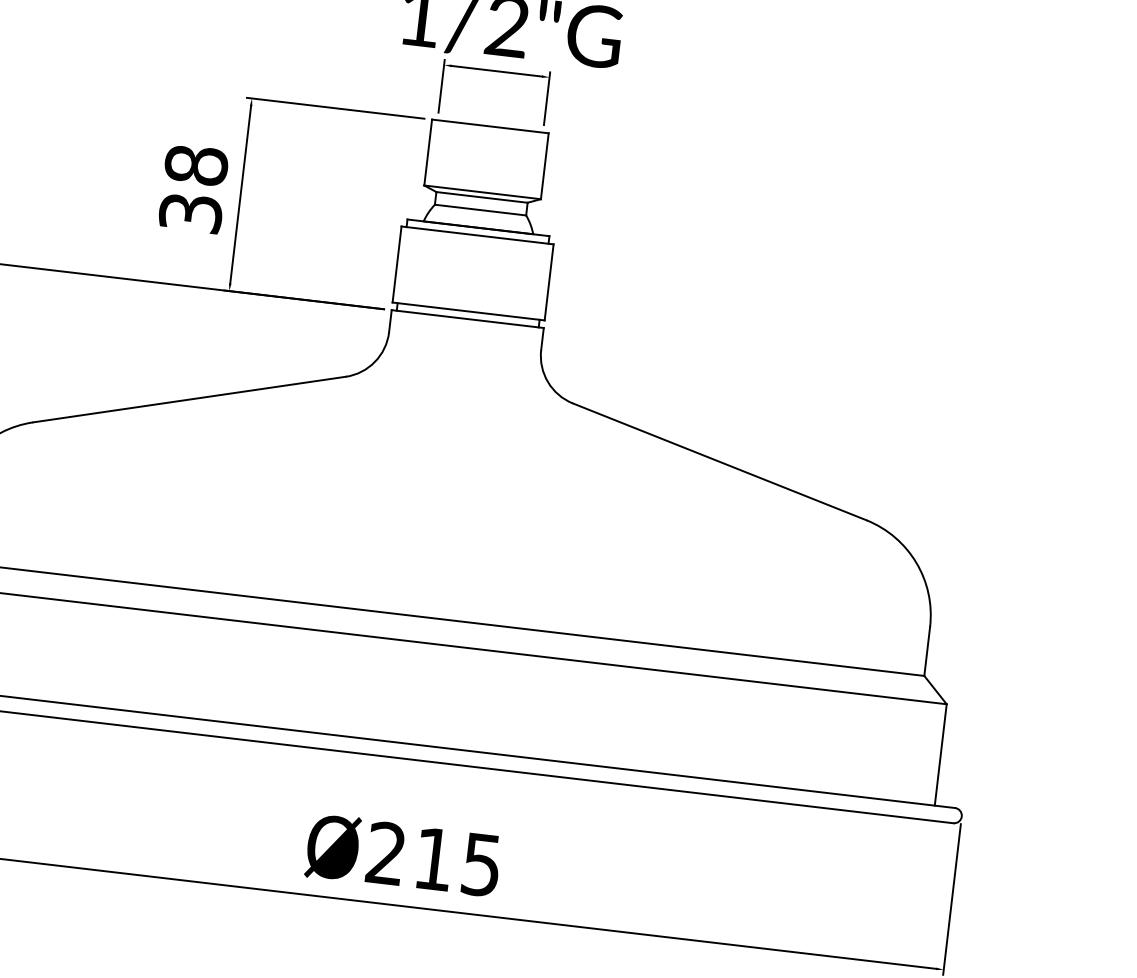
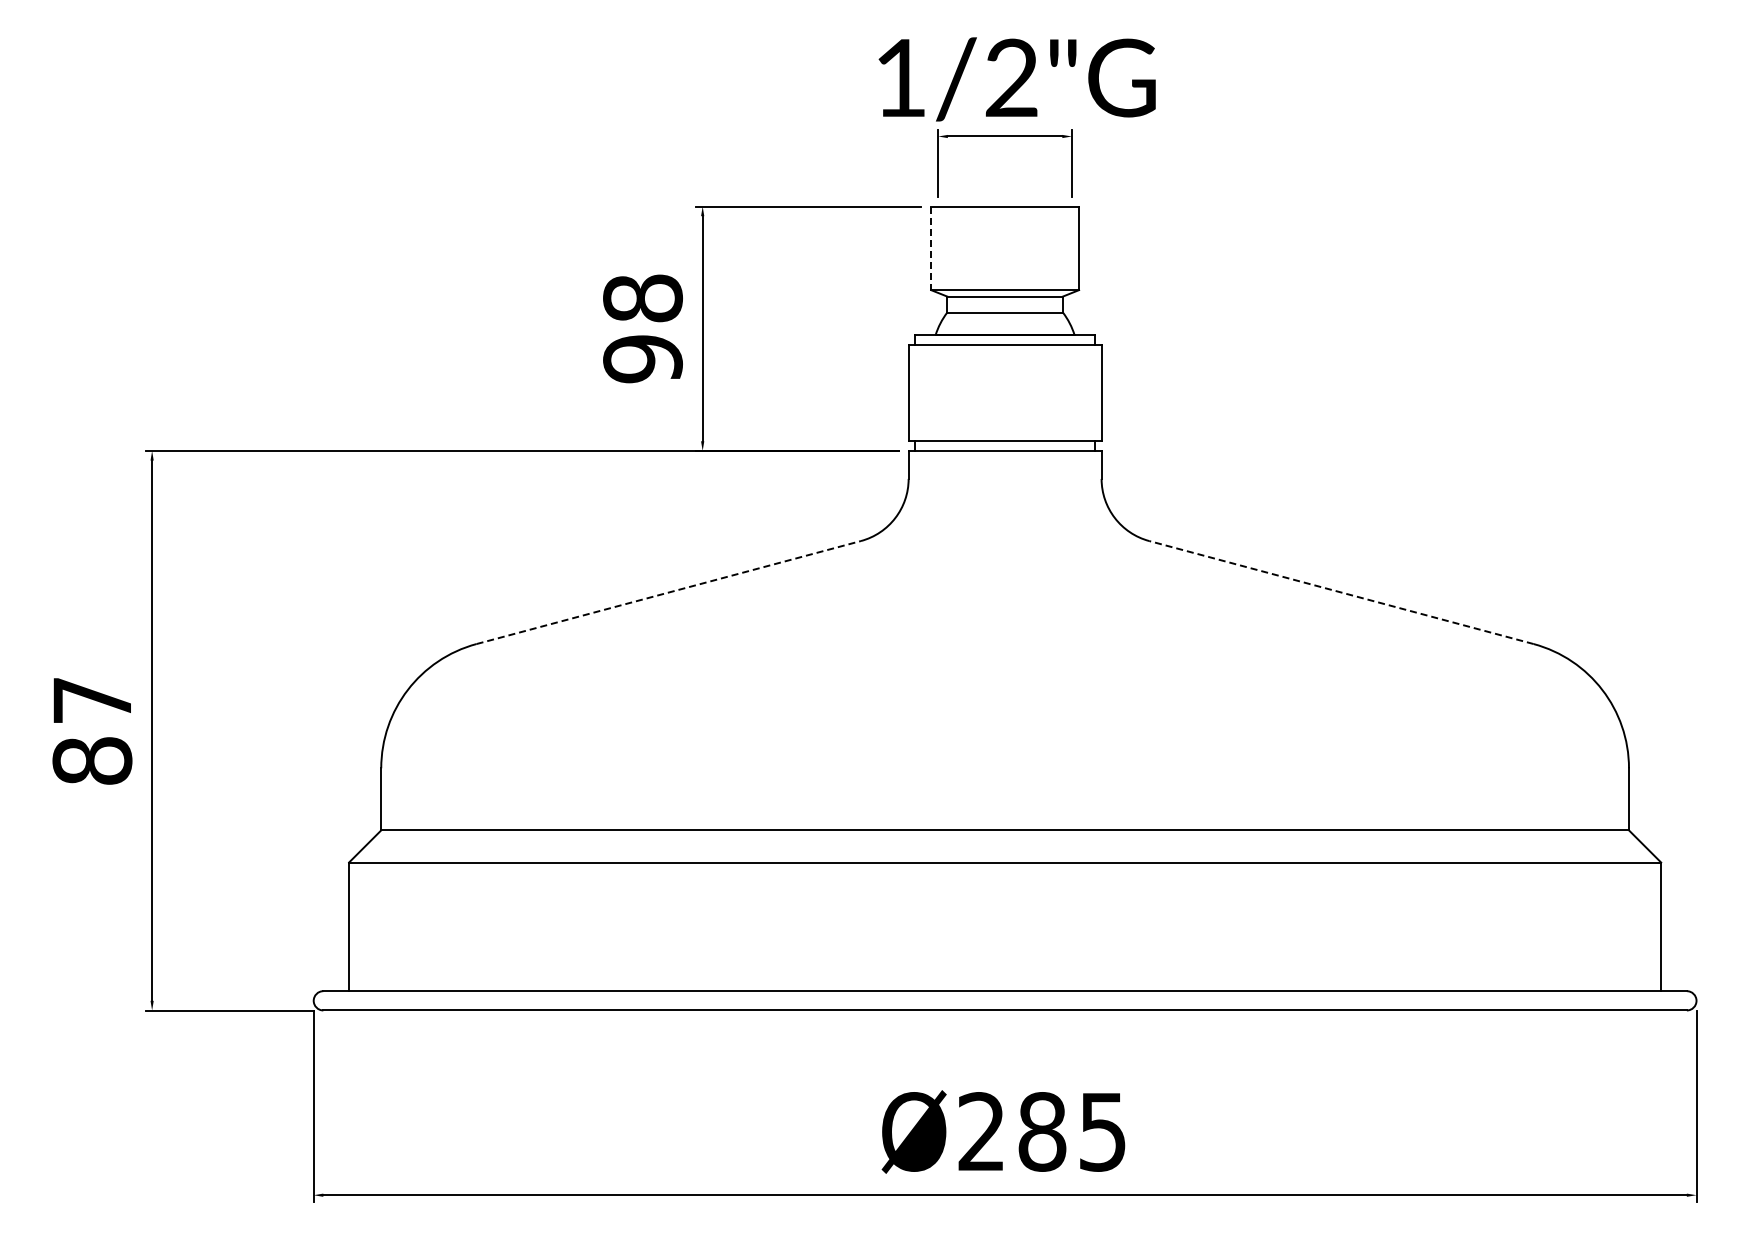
line: (428, 152) -> (931, 248), solid -> dashed
text: (190, 213) -> (642, 359), 38 -> 98
line: (189, 399) -> (668, 592), solid -> dashed
line: (719, 461) -> (1341, 592), solid -> dashed
text: (434, 858) -> (1042, 1131), Ø215 -> Ø285

